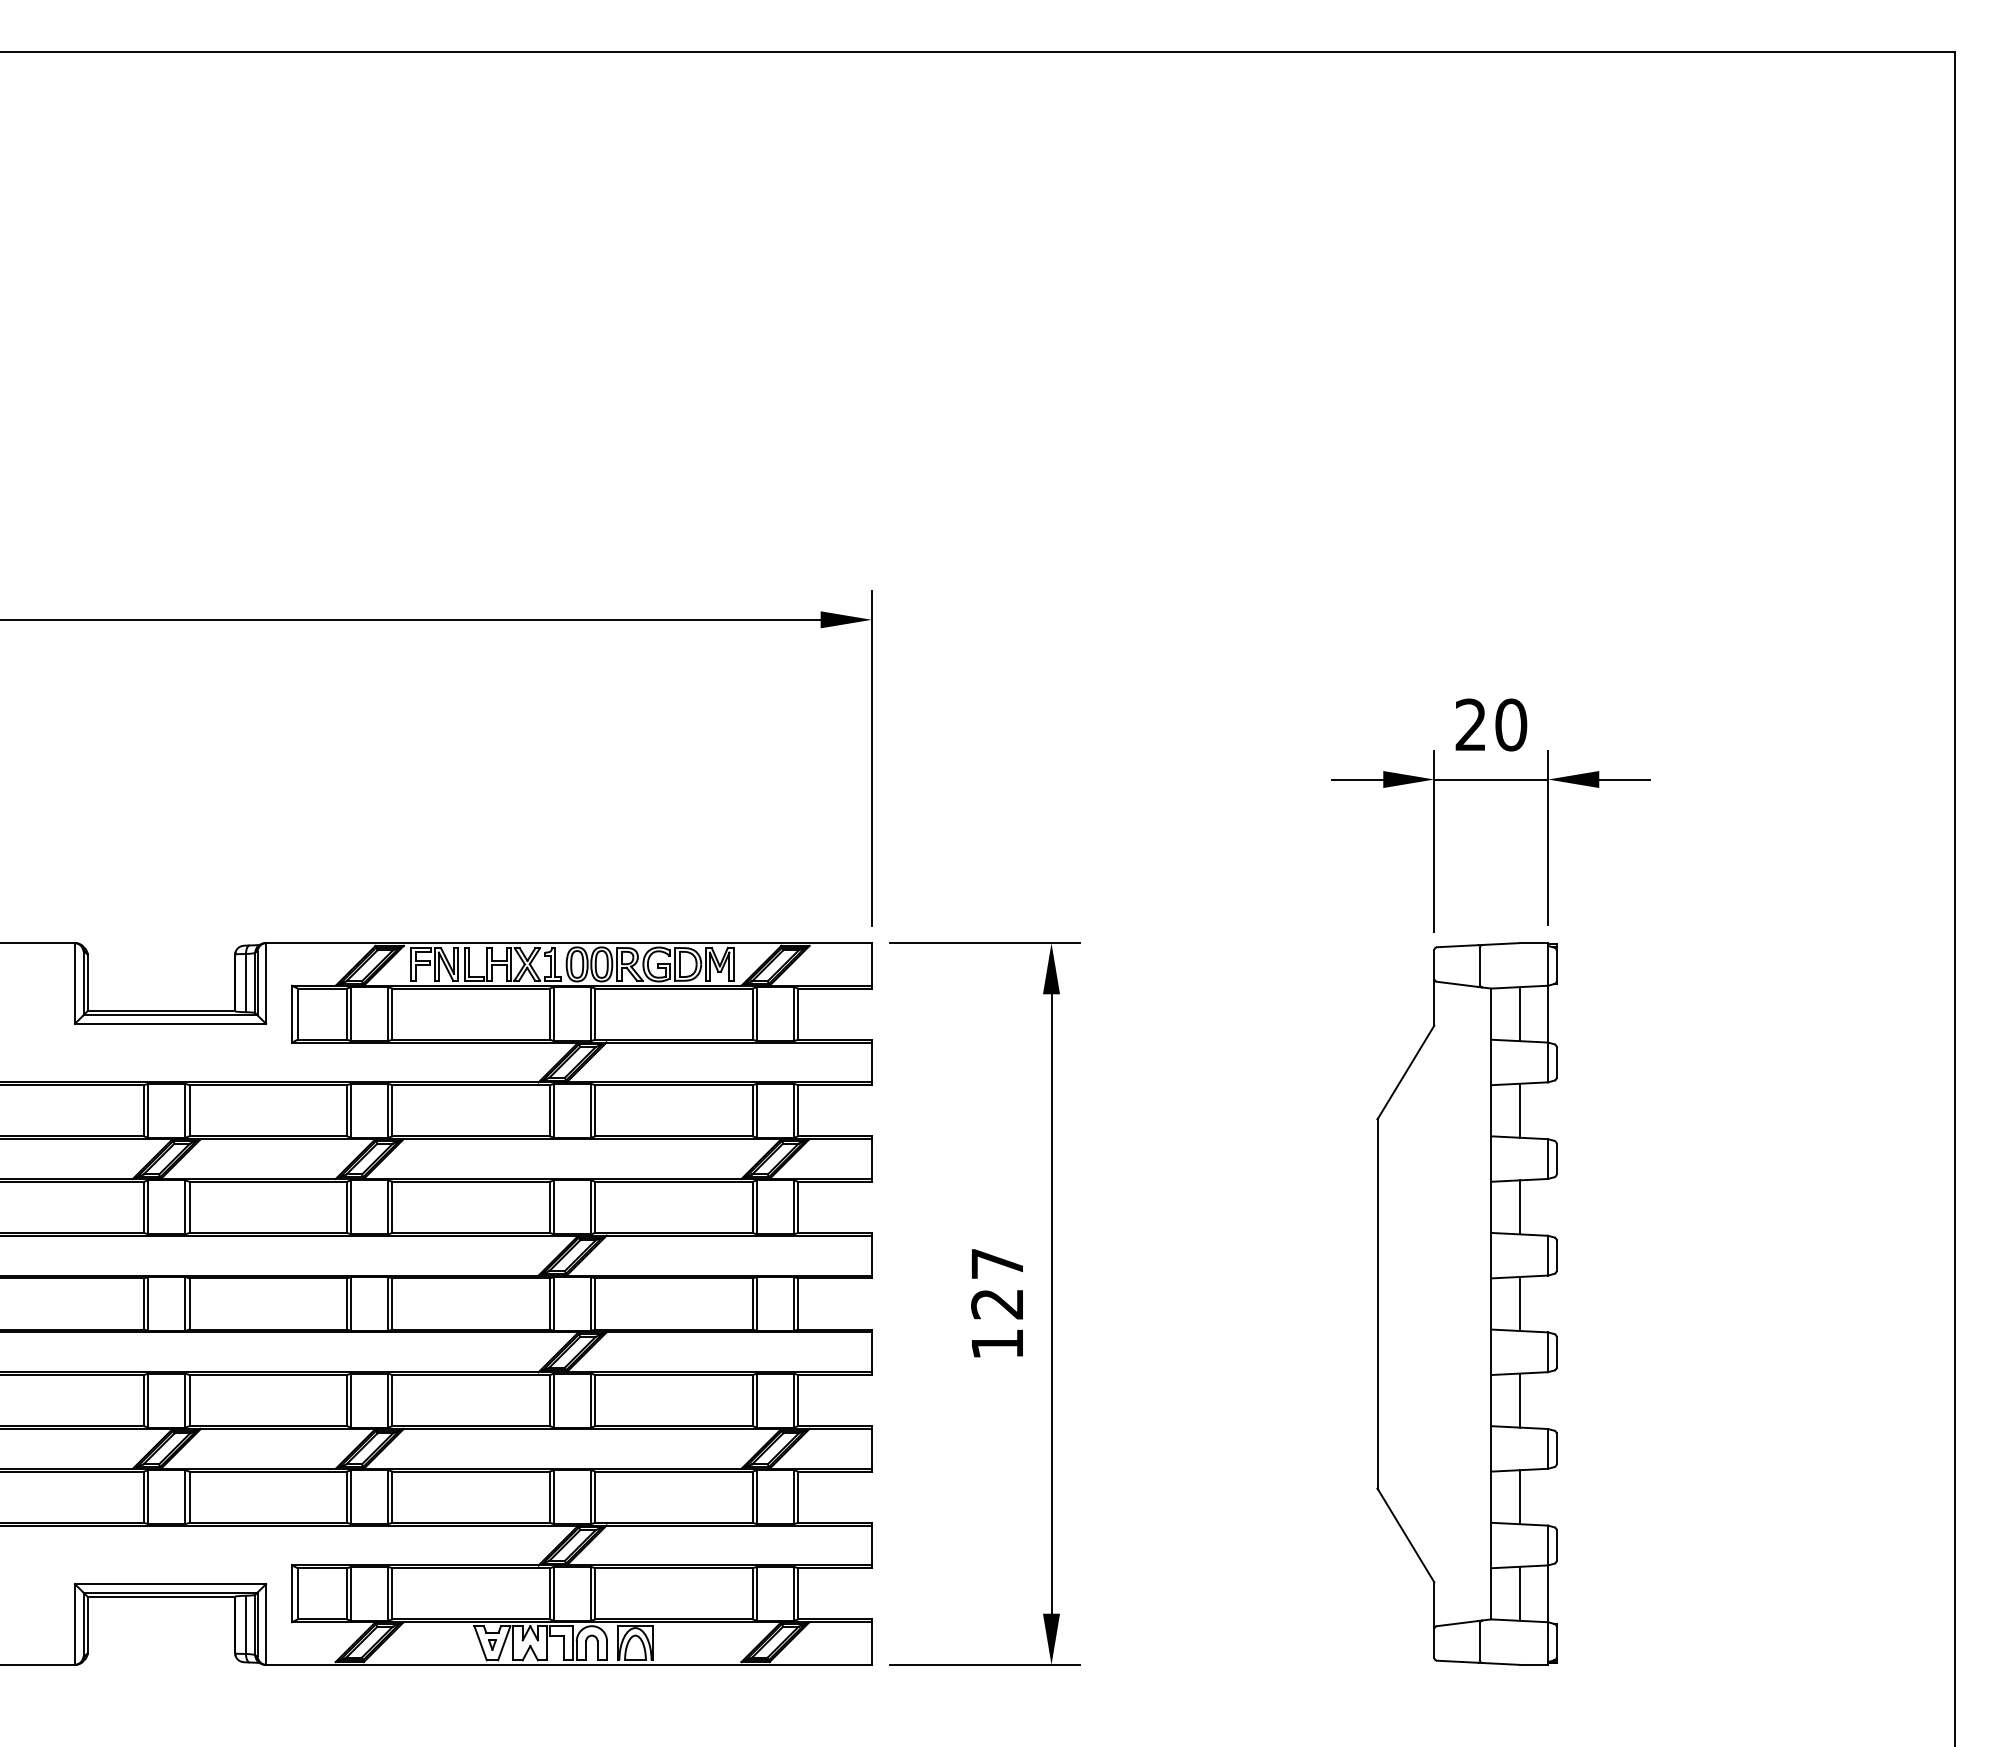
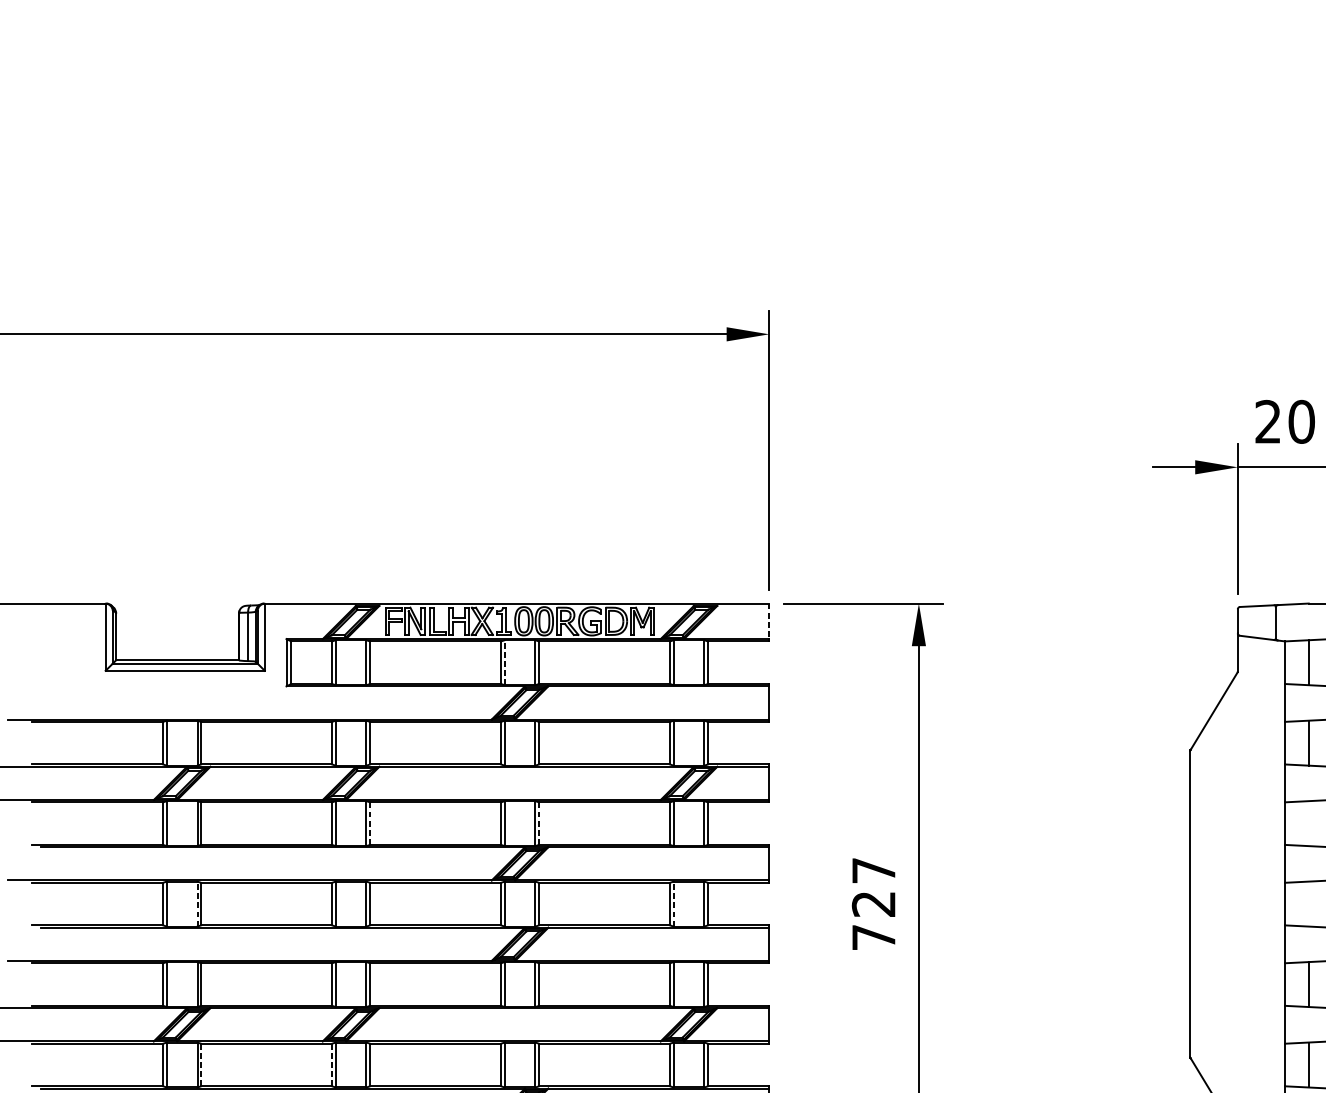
line: (871, 964) -> (768, 621), solid -> dashed
line: (554, 1014) -> (504, 663), solid -> dashed
line: (392, 1207) -> (370, 823), solid -> dashed
line: (595, 1207) -> (539, 823), solid -> dashed
line: (1519, 1207) -> (1308, 823), removed
line: (185, 1303) -> (197, 903), solid -> dashed
line: (757, 1303) -> (674, 903), solid -> dashed
line: (1519, 1303) -> (1308, 903), removed
text: (996, 1343) -> (873, 936), 127 -> 727
line: (189, 1497) -> (201, 1065), solid -> dashed
line: (346, 1497) -> (331, 1065), solid -> dashed

